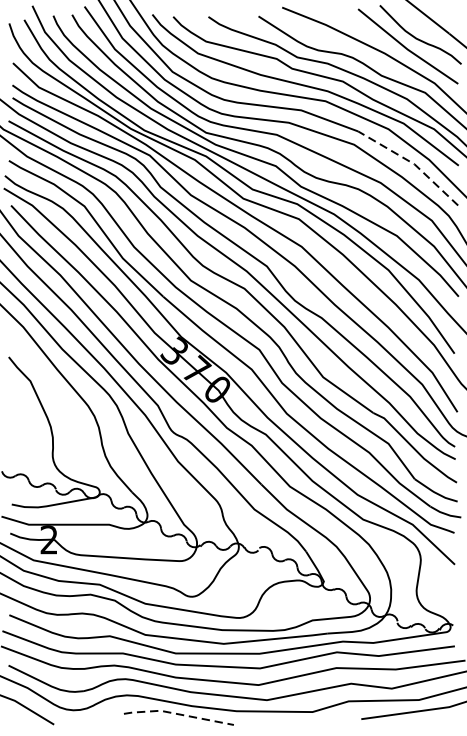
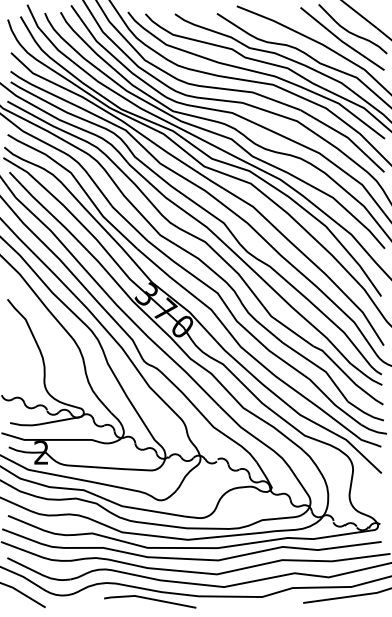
line: (412, 162) -> (346, 136), dashed -> solid
line: (178, 713) -> (149, 598), dashed -> solid

